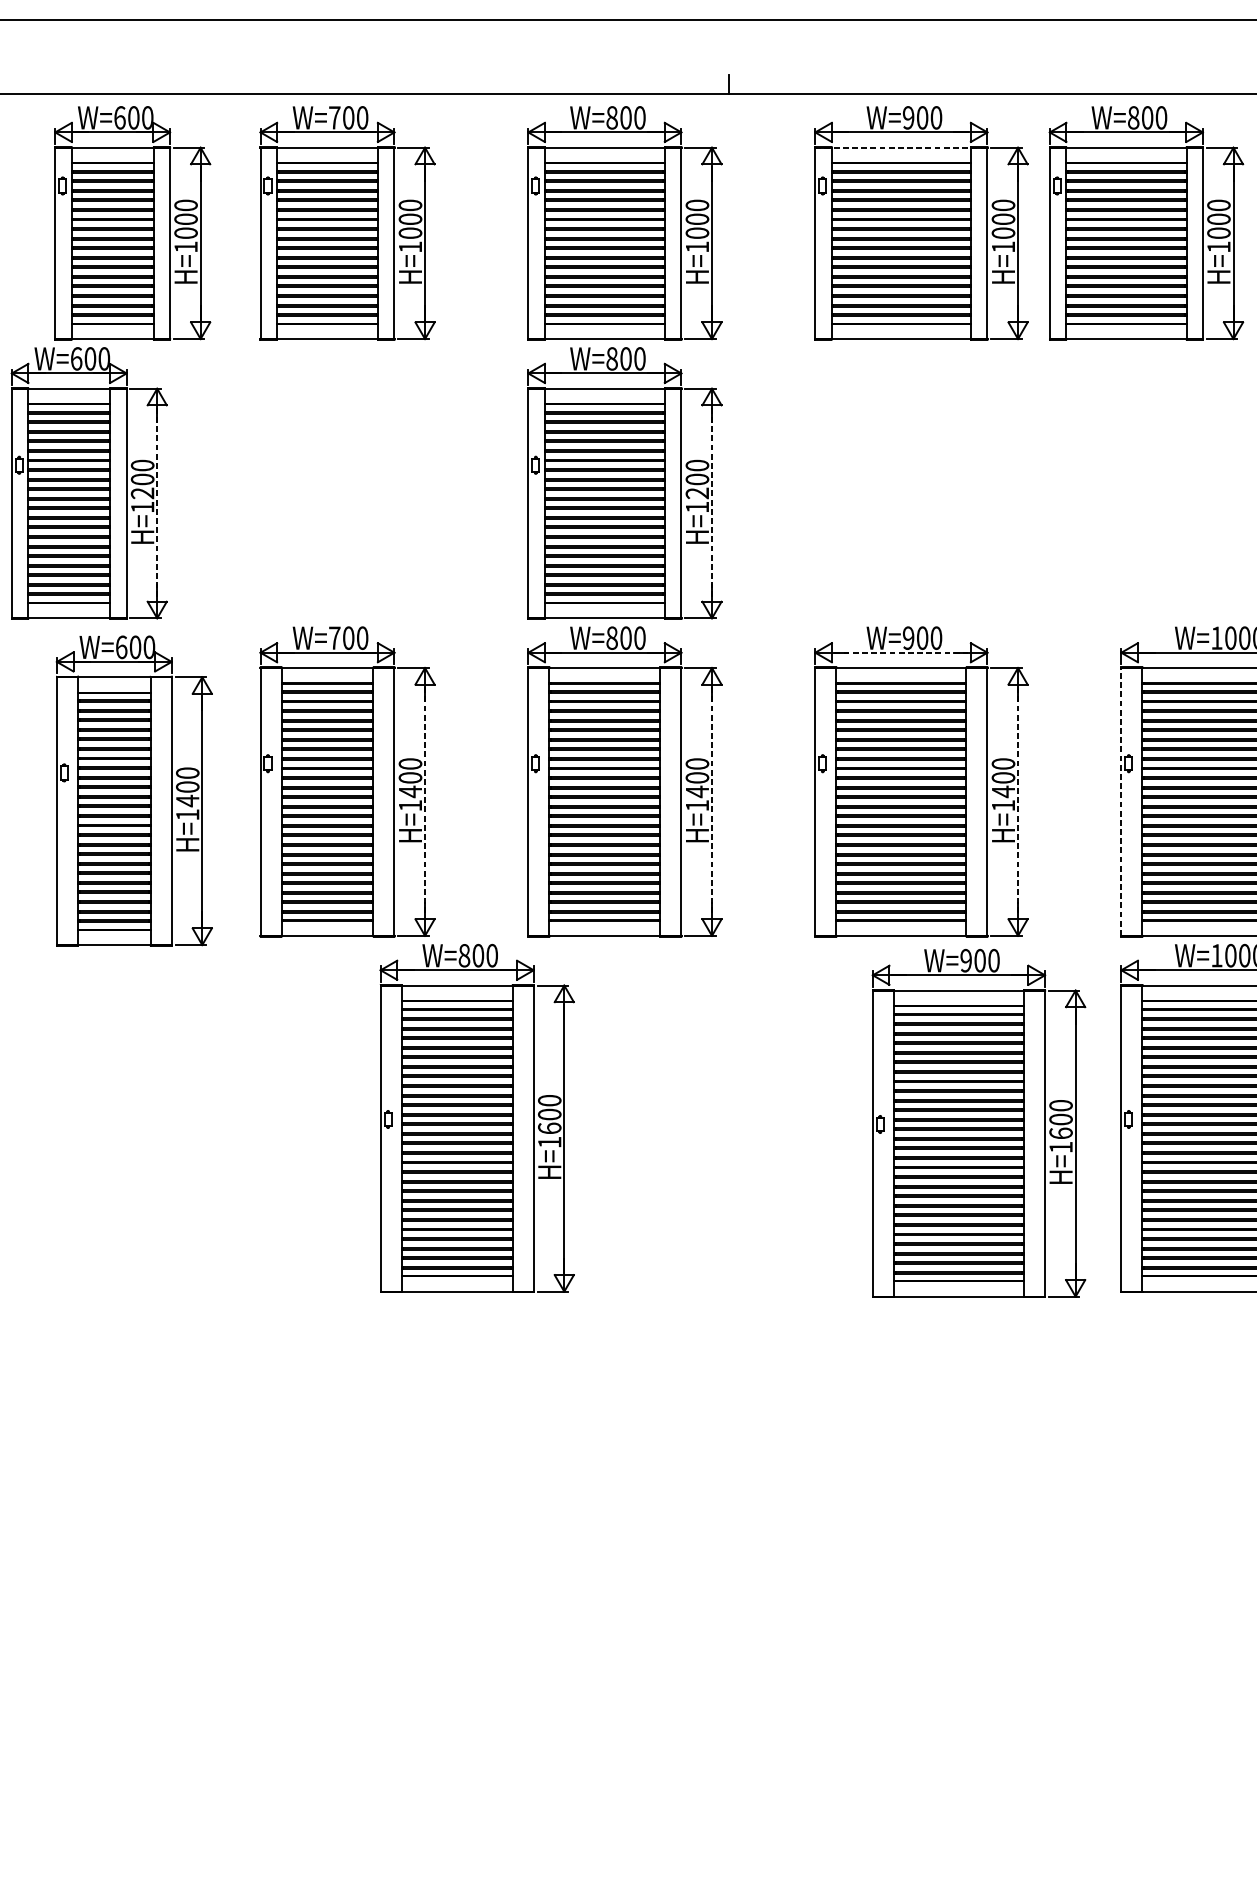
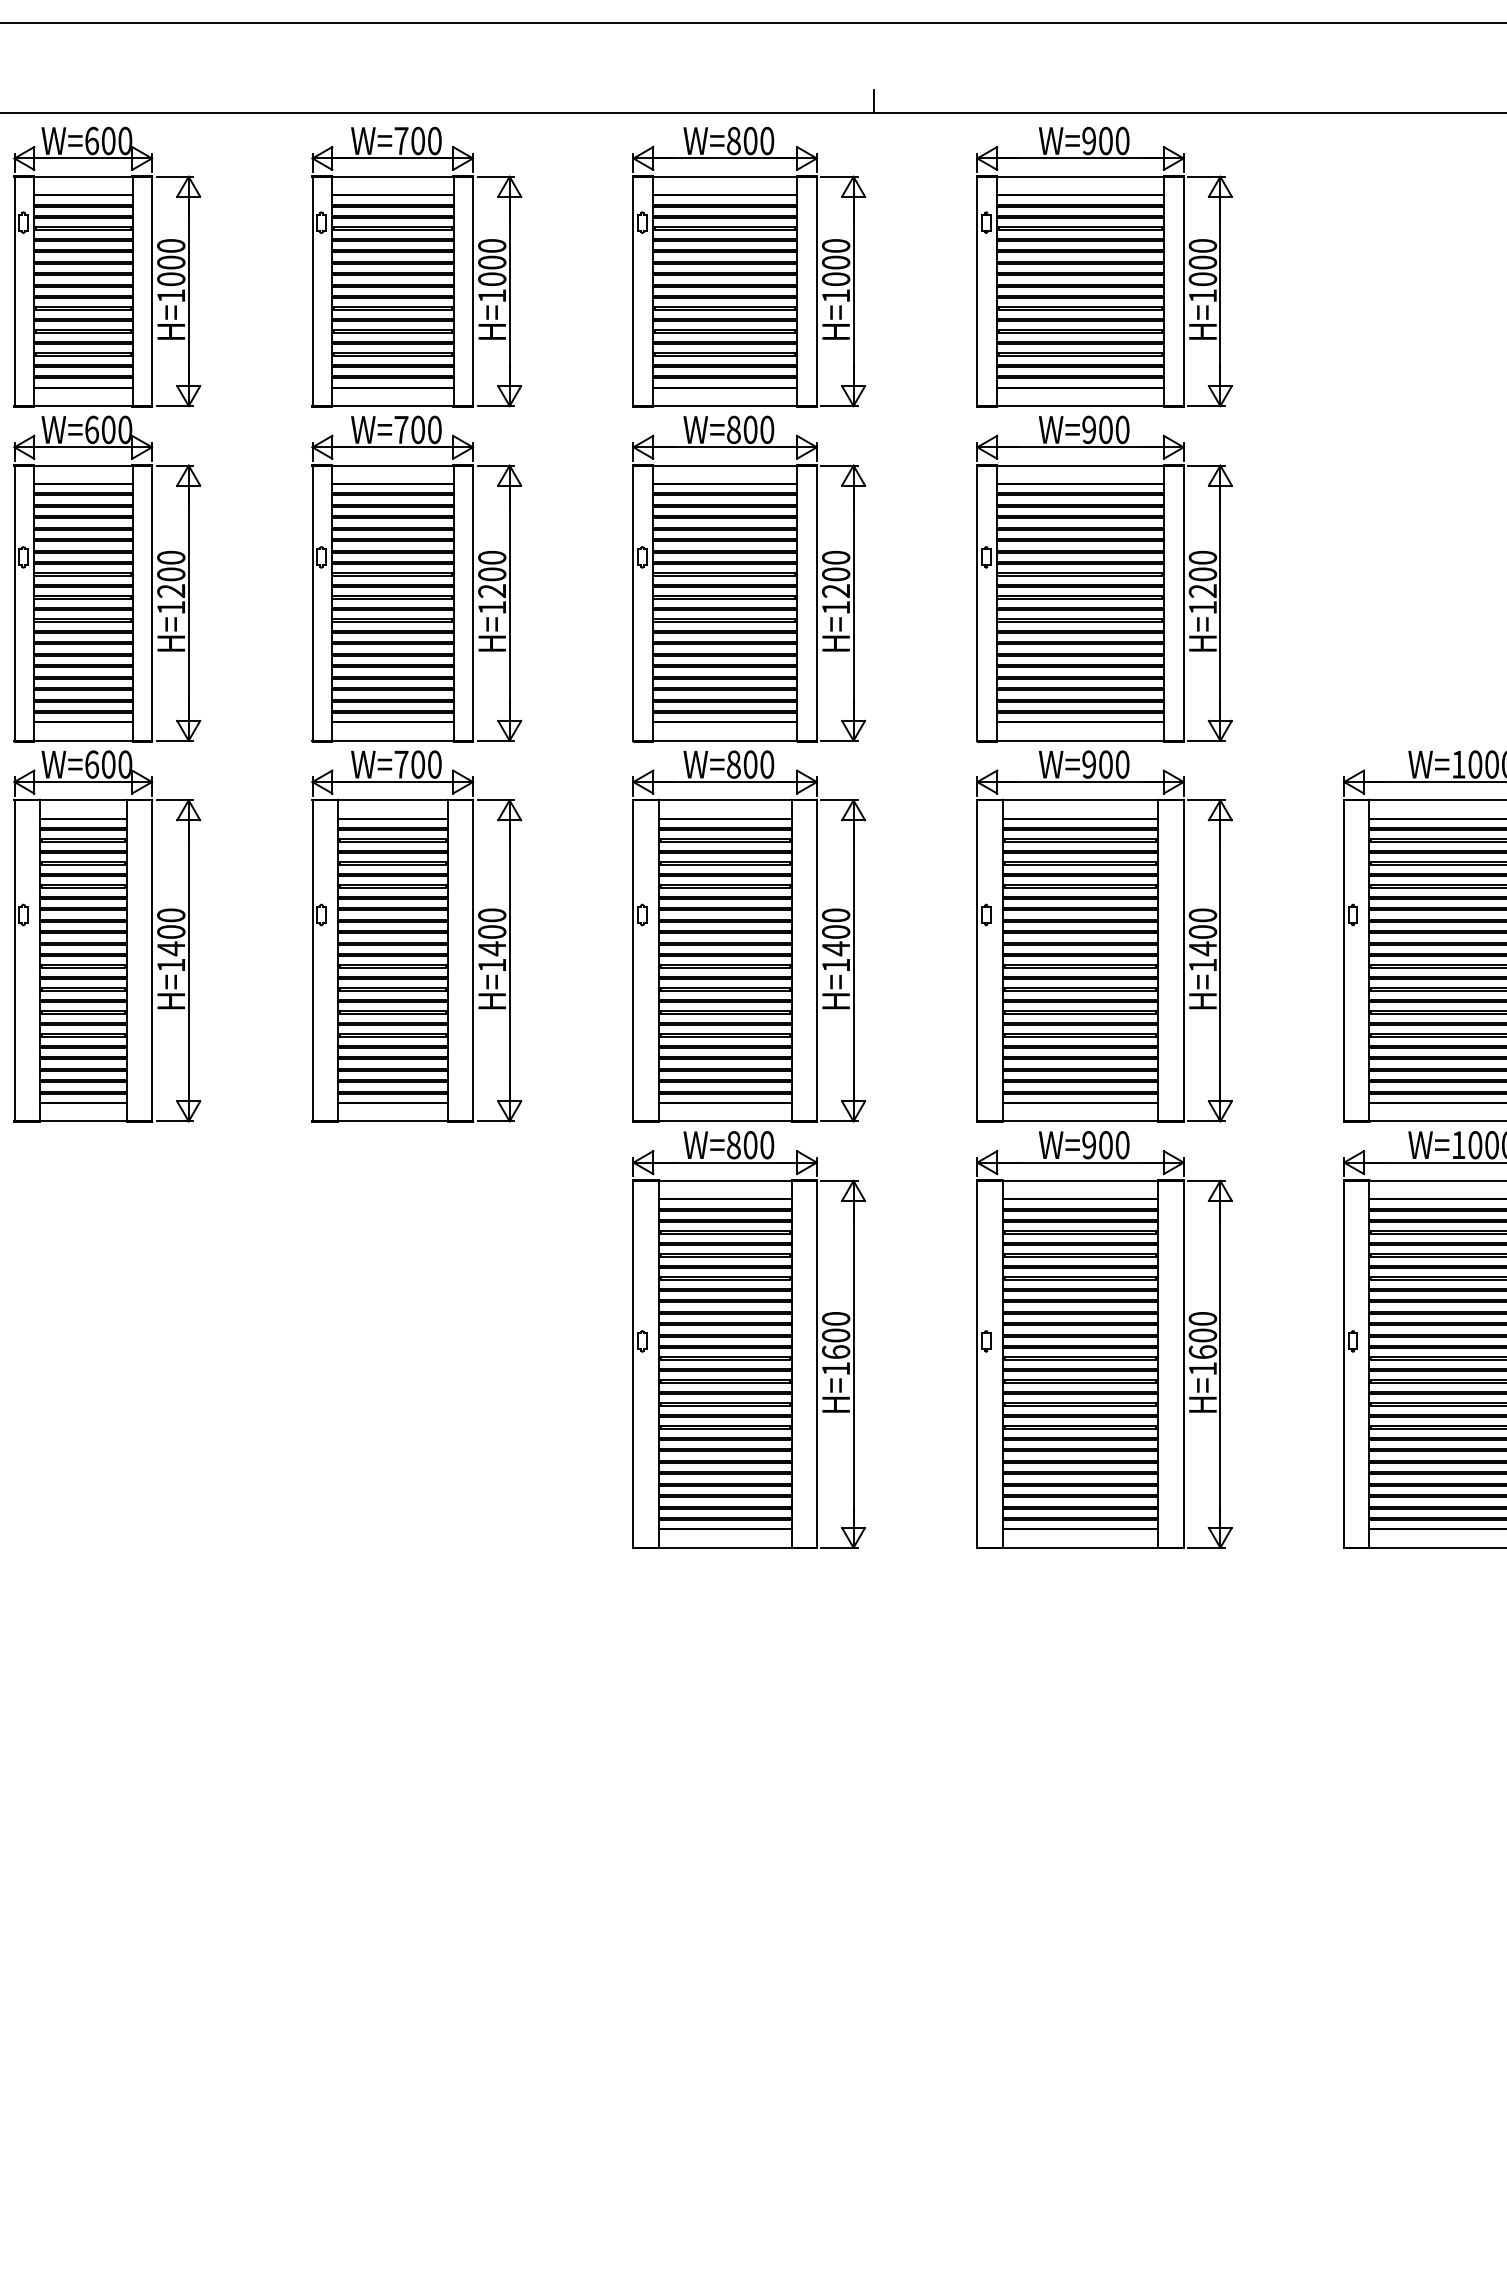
line: (902, 147) -> (1081, 176), dashed -> solid
part: (132, 222) -> (107, 266), moved
part: (1145, 222) -> (1373, 266), removed
part: (347, 482) -> (416, 578), added
part: (921, 482) -> (1104, 578), added
line: (157, 503) -> (188, 603), dashed -> solid
line: (711, 503) -> (853, 603), dashed -> solid
line: (902, 653) -> (1081, 782), dashed -> solid
part: (134, 790) -> (107, 936), moved
line: (424, 801) -> (509, 960), dashed -> solid
line: (711, 801) -> (853, 960), dashed -> solid
line: (1018, 801) -> (1220, 960), dashed -> solid
line: (1121, 801) -> (1344, 960), dashed -> solid
part: (477, 1117) -> (749, 1339), moved
part: (978, 1122) -> (1104, 1339), moved

